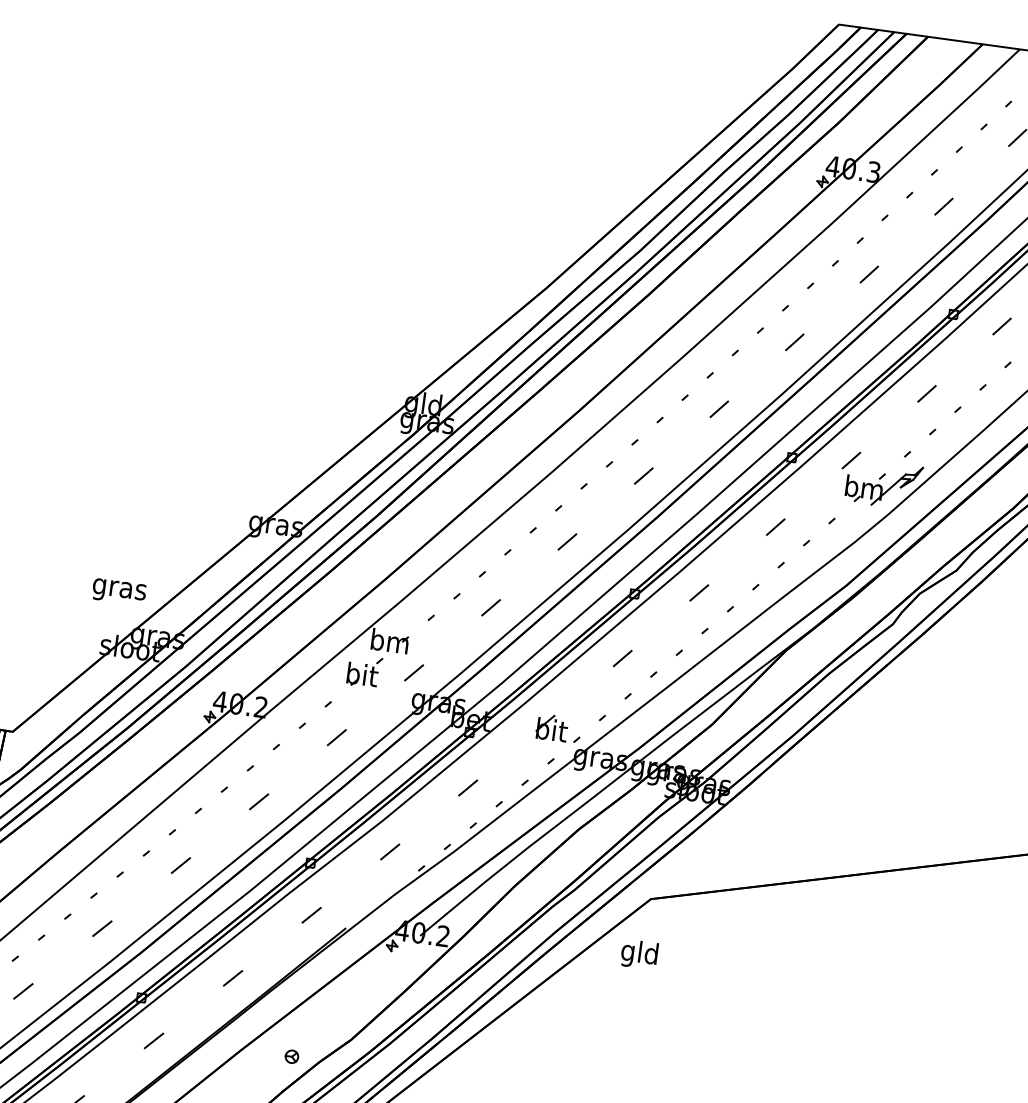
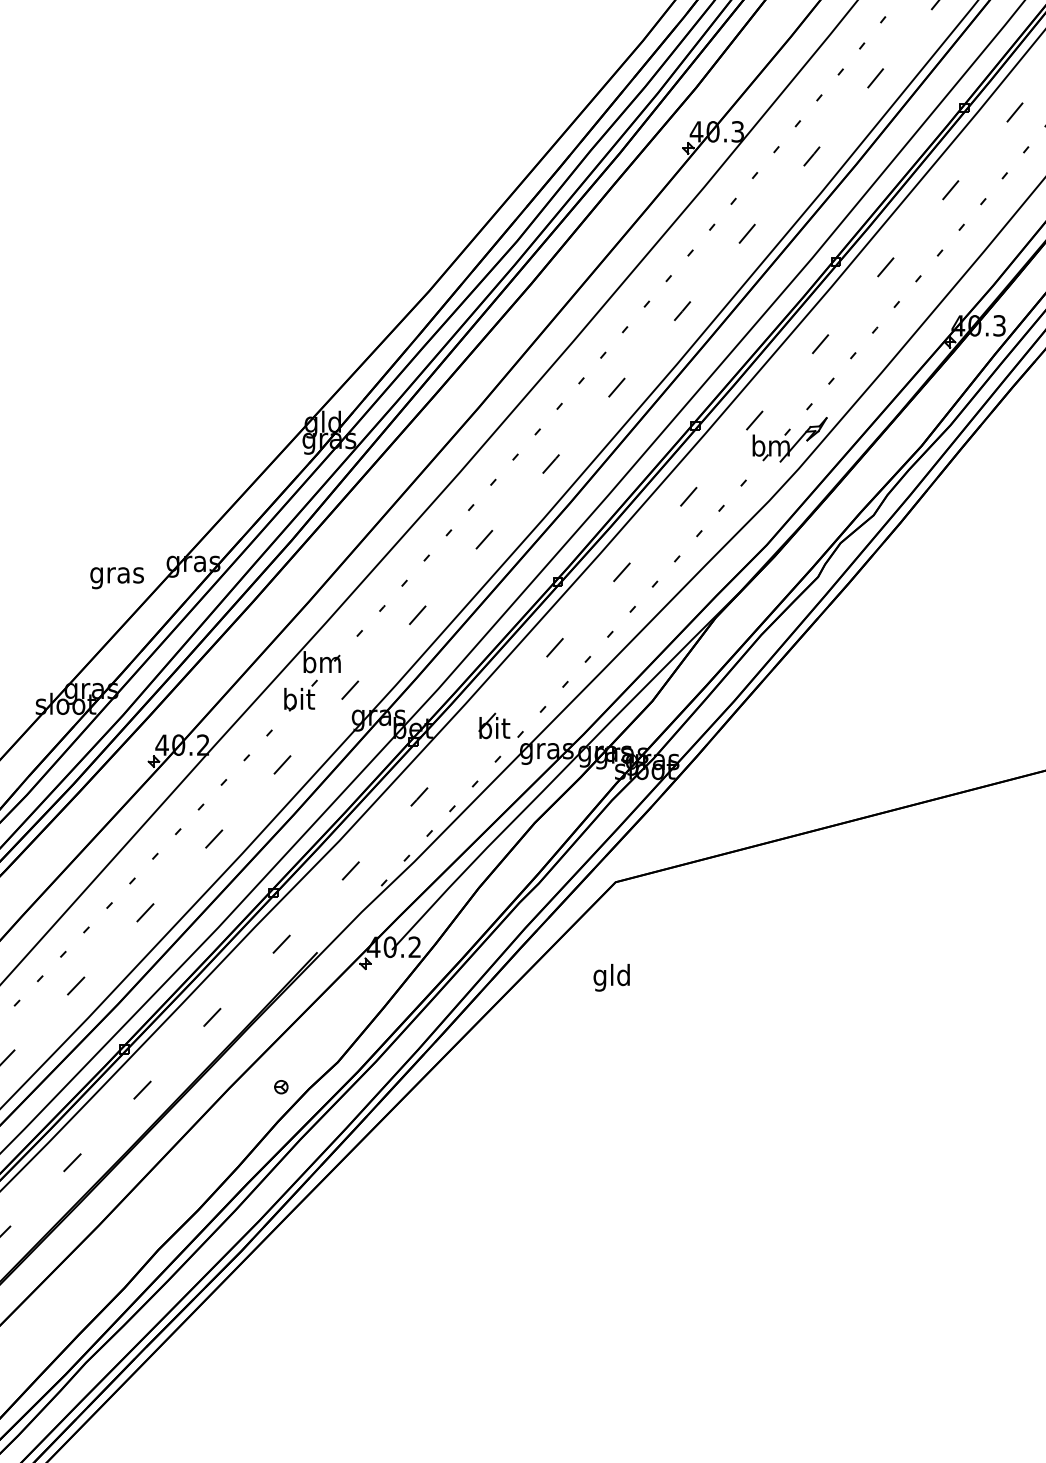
text: (118, 592) -> (116, 578), moved
text: (639, 954) -> (611, 977), moved

